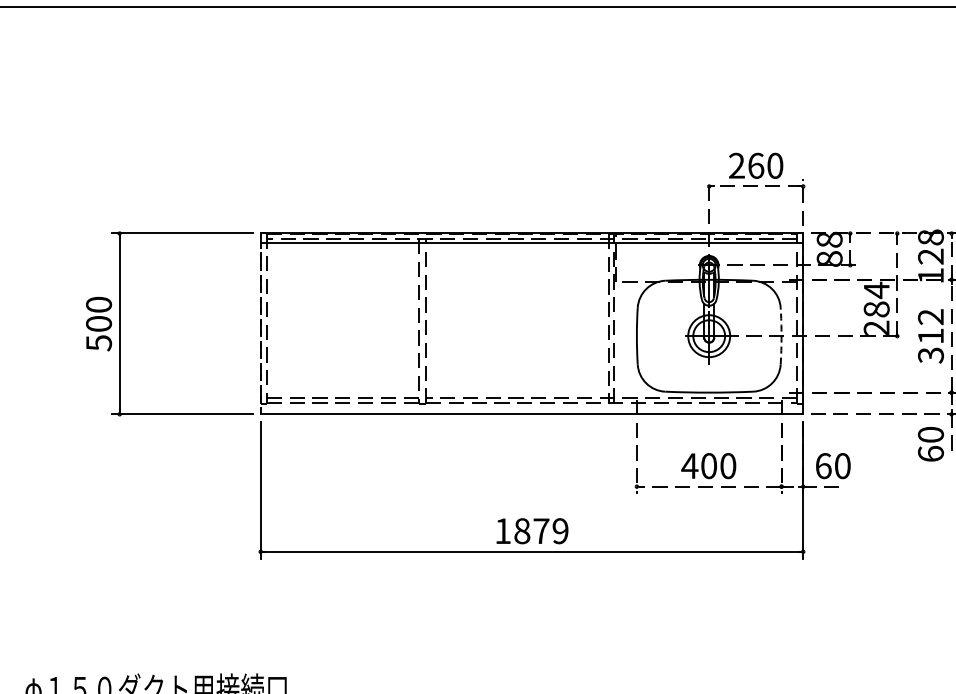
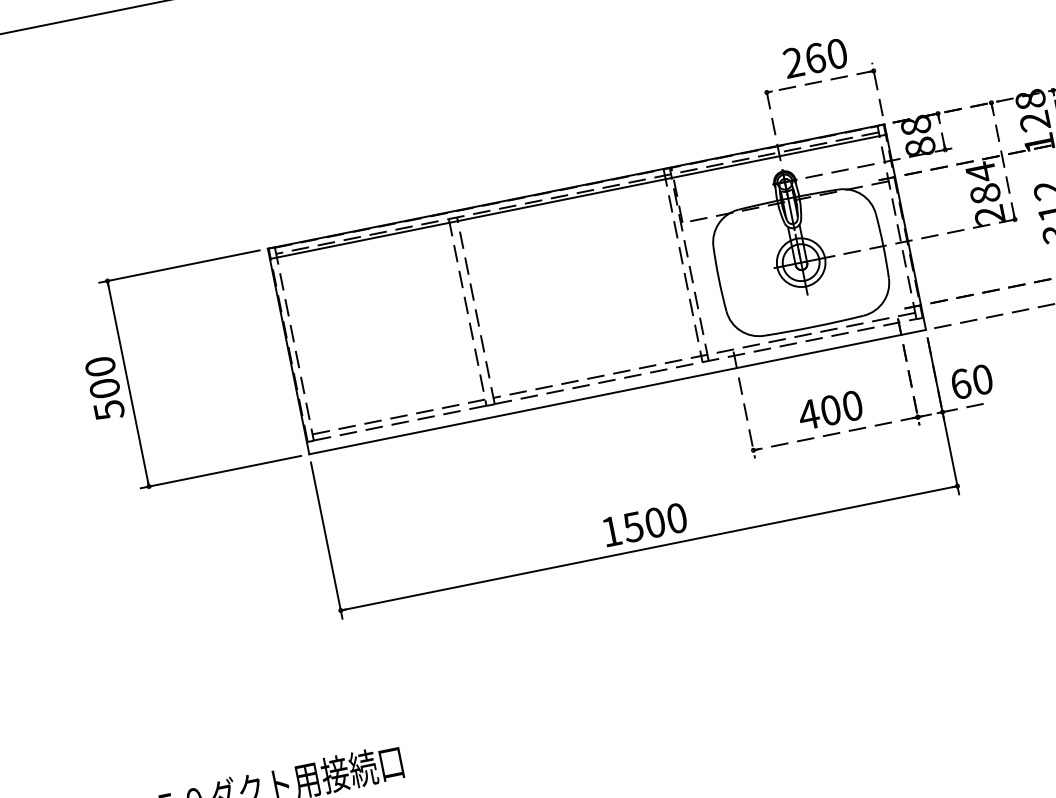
line: (260, 323) -> (288, 351), dashed -> solid
arc: (781, 336) -> (883, 246), dashed -> solid
text: (541, 531) -> (655, 523), 1879 -> 1500

